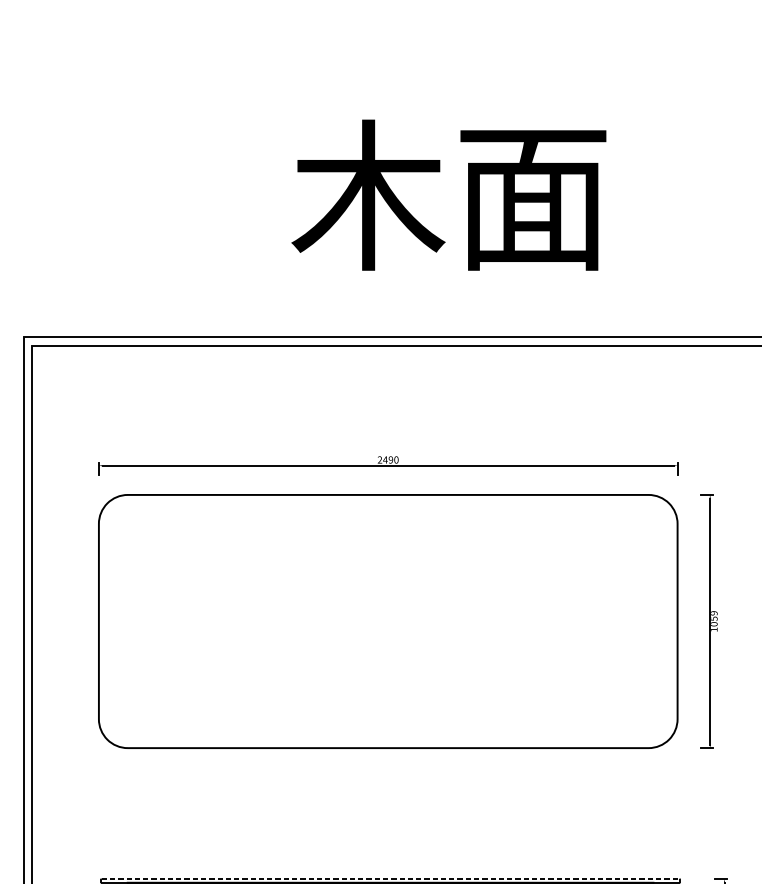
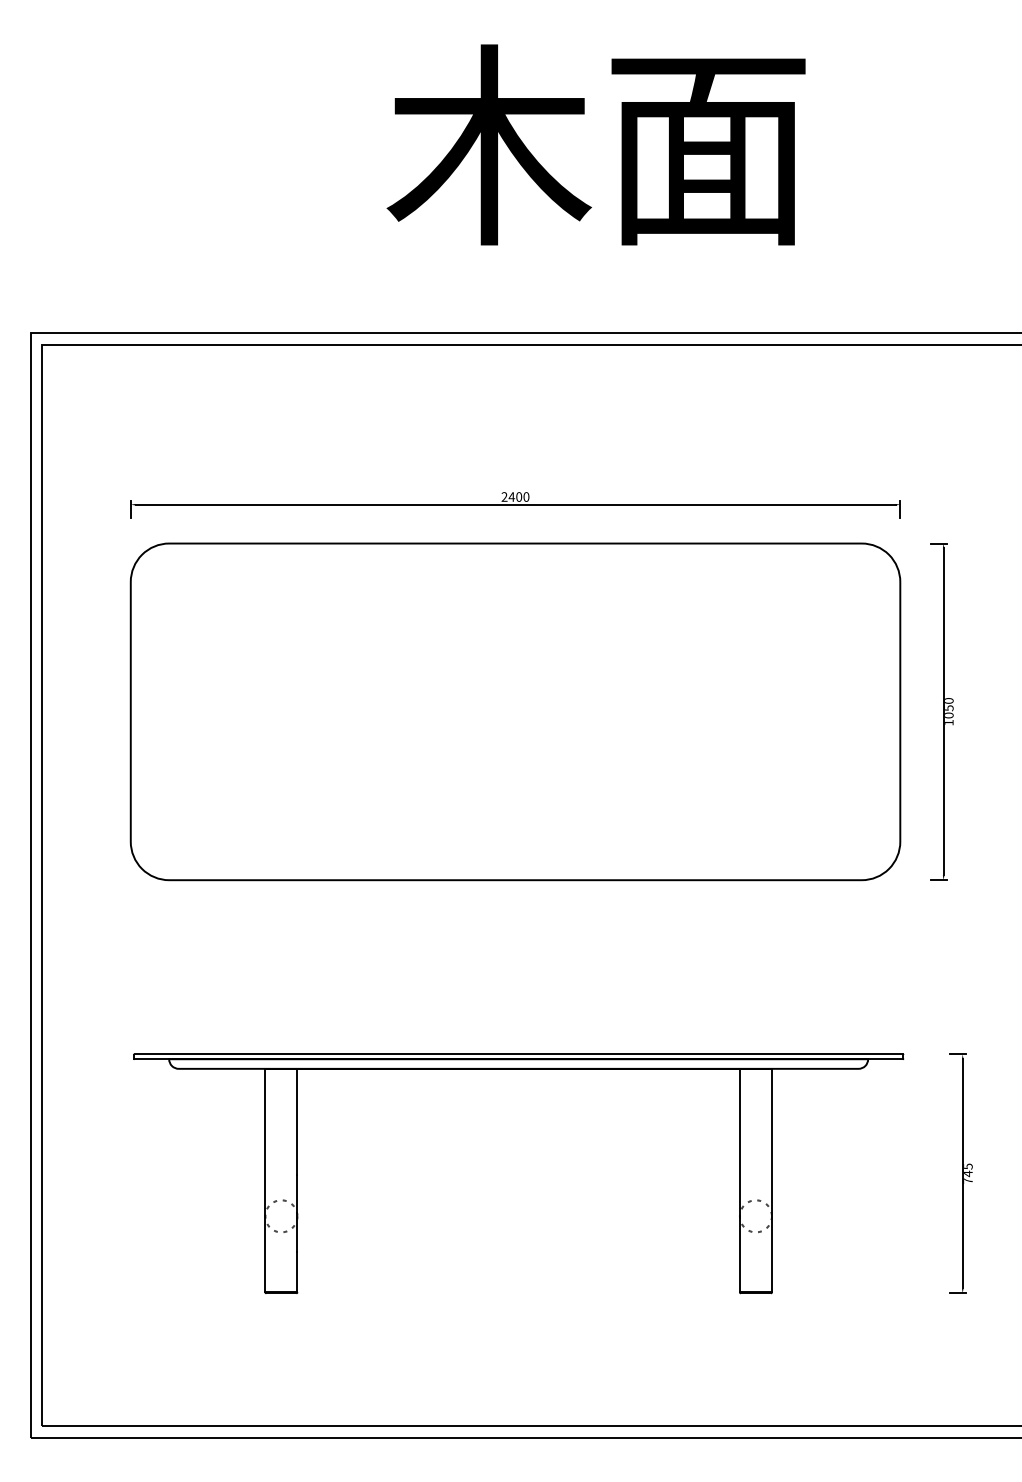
text: (390, 459) -> (518, 496), 2490 -> 2400
text: (714, 612) -> (949, 700), 1059 -> 1050
line: (391, 879) -> (519, 1054), dashed -> solid

